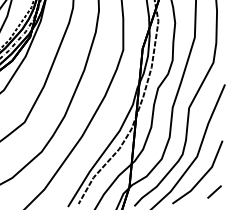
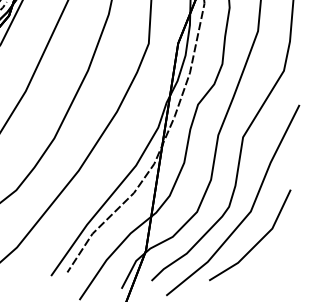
line: (214, 191) -> (273, 265), removed

